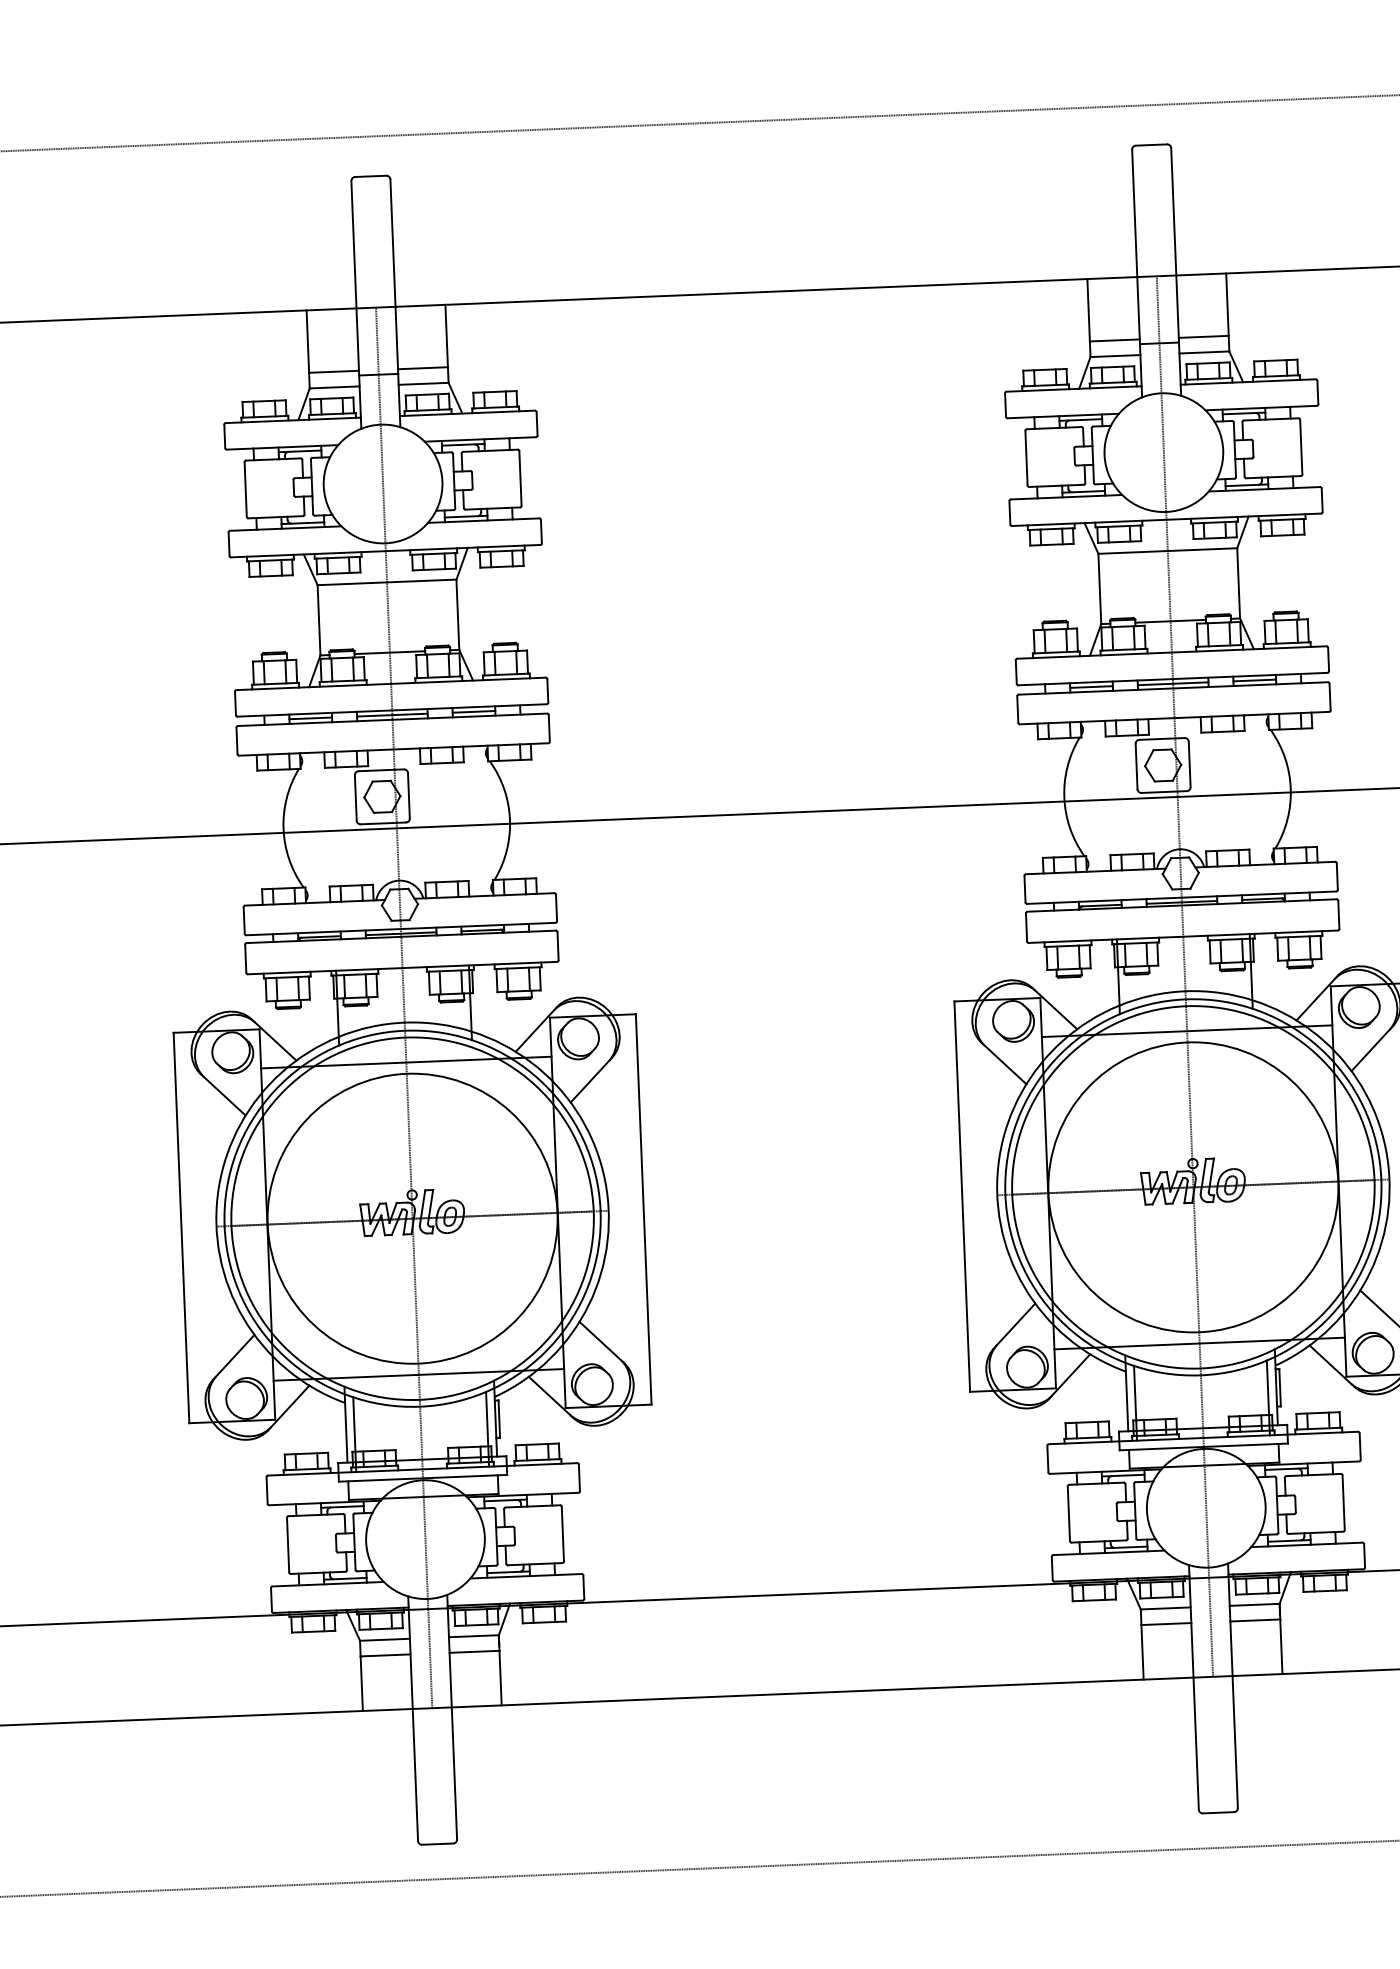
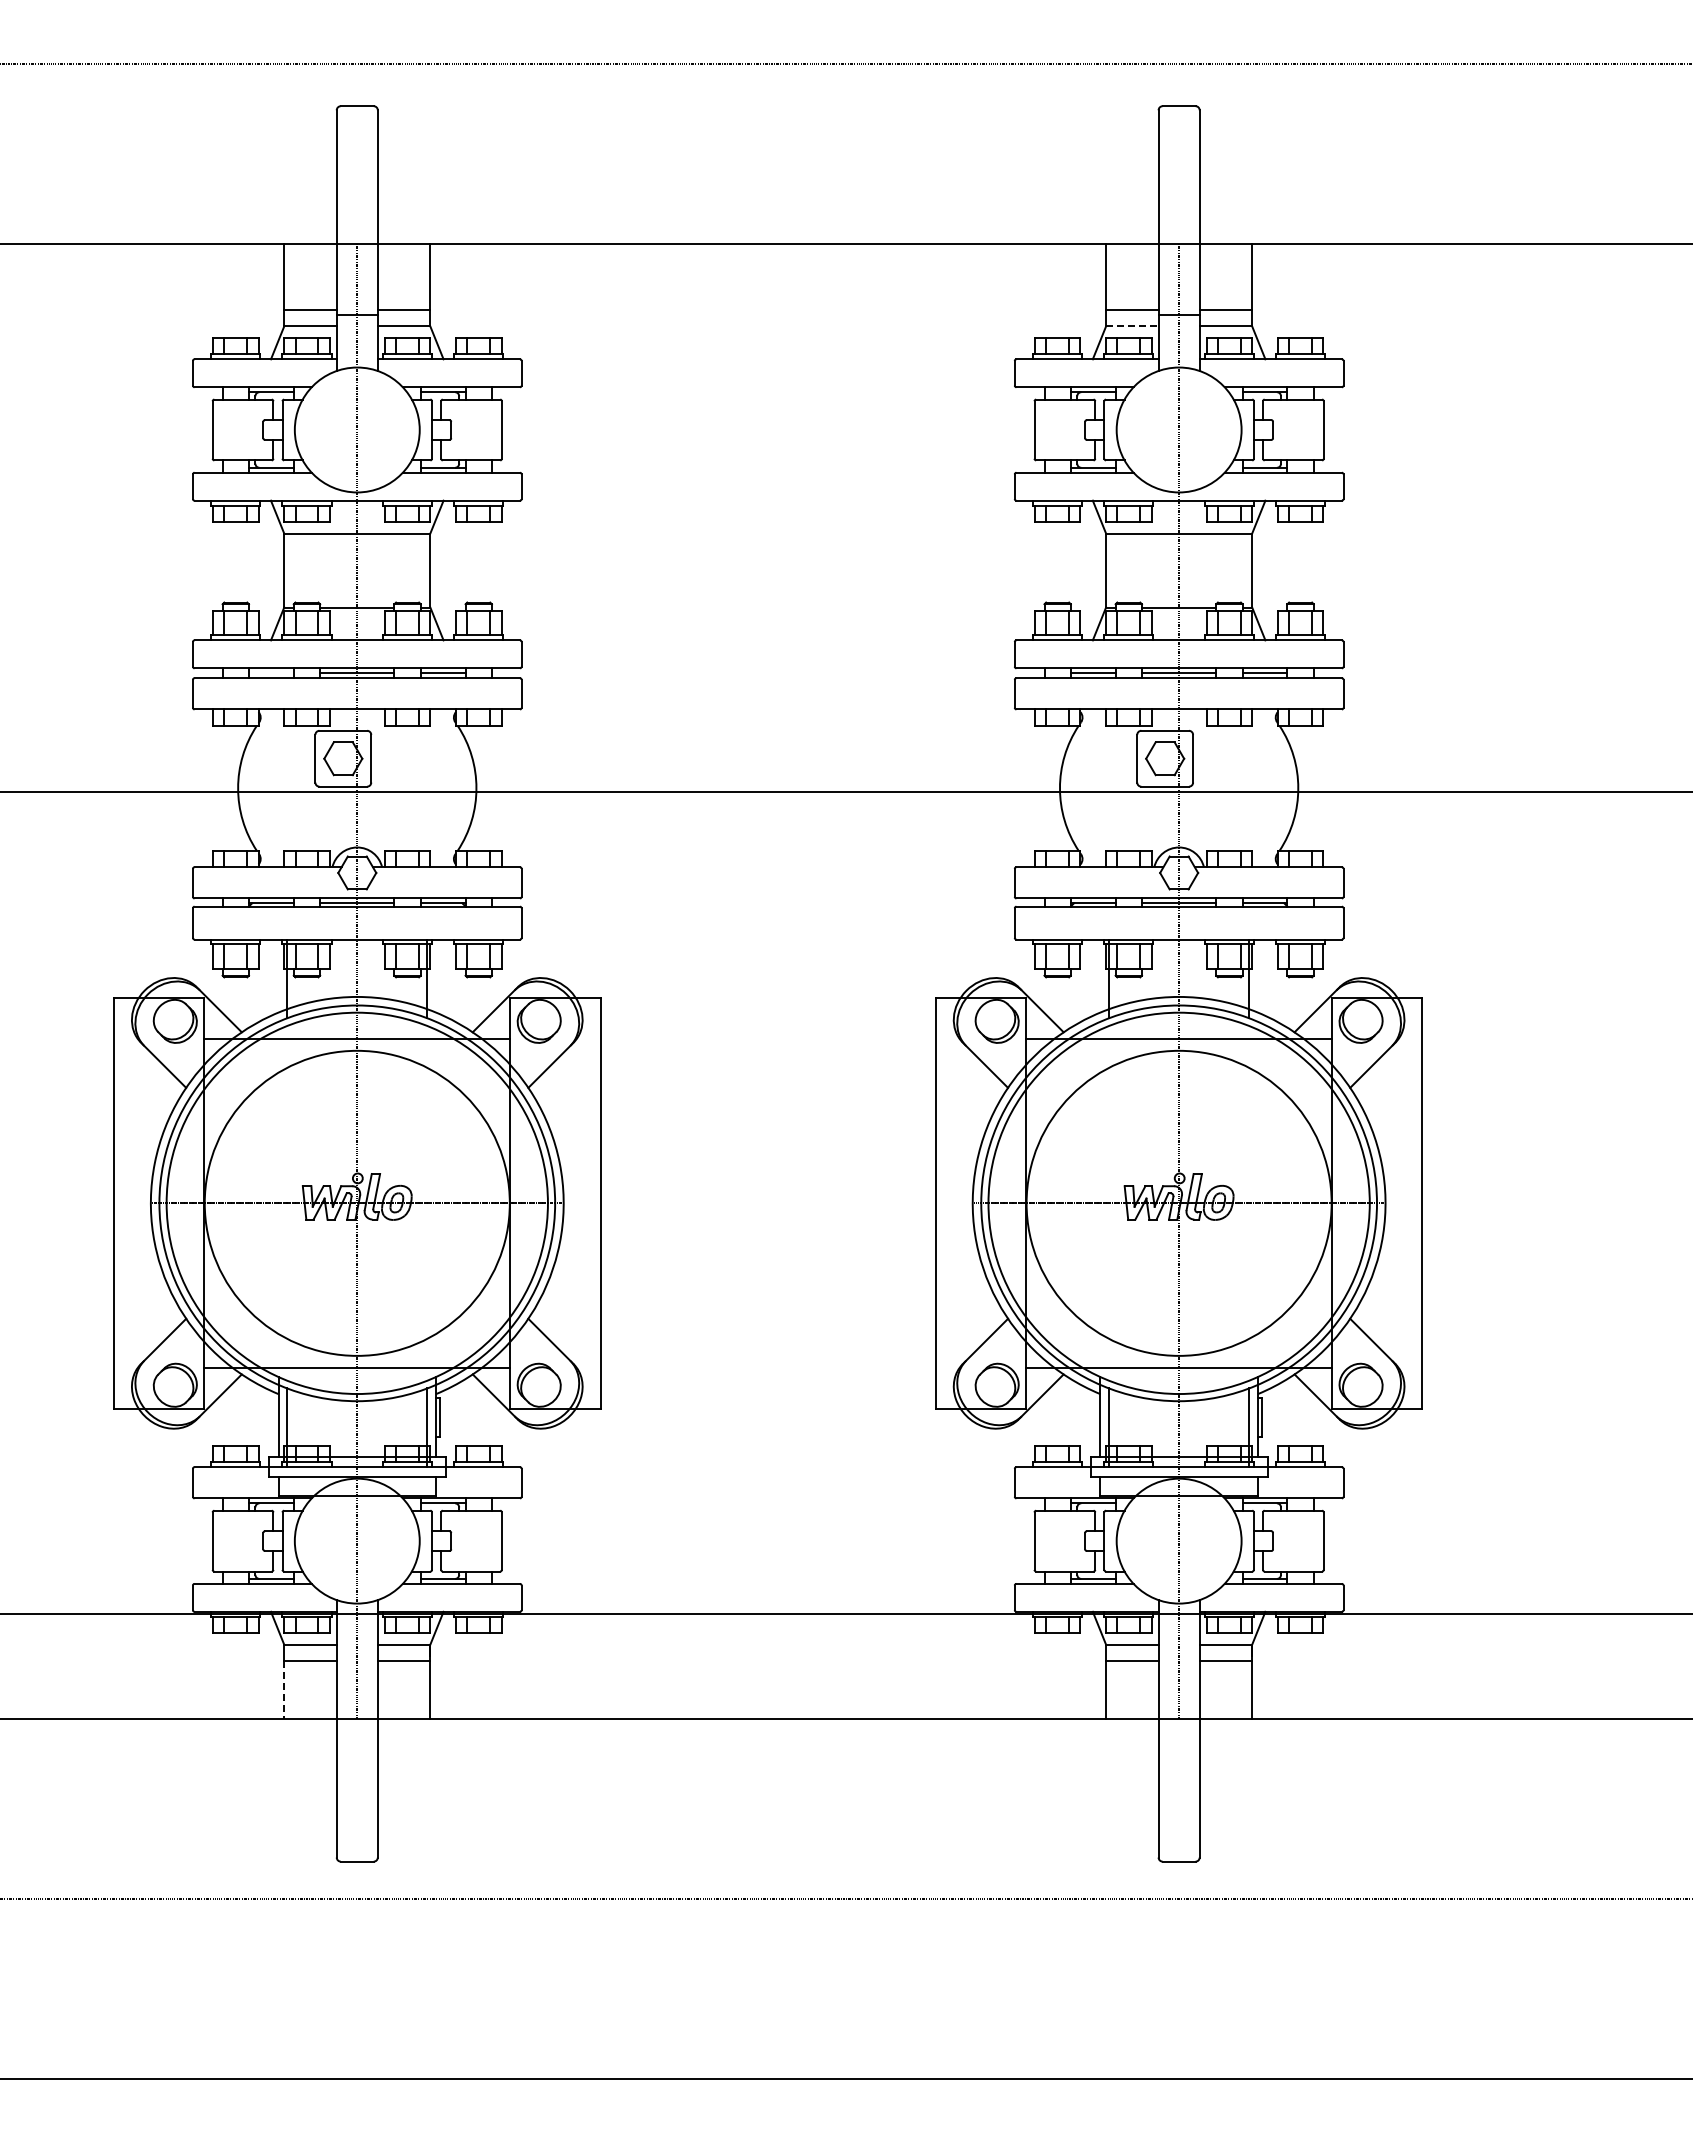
line: (1115, 356) -> (1132, 326), solid -> dashed
line: (309, 718) -> (270, 673), removed
line: (362, 1683) -> (284, 1689), solid -> dashed

